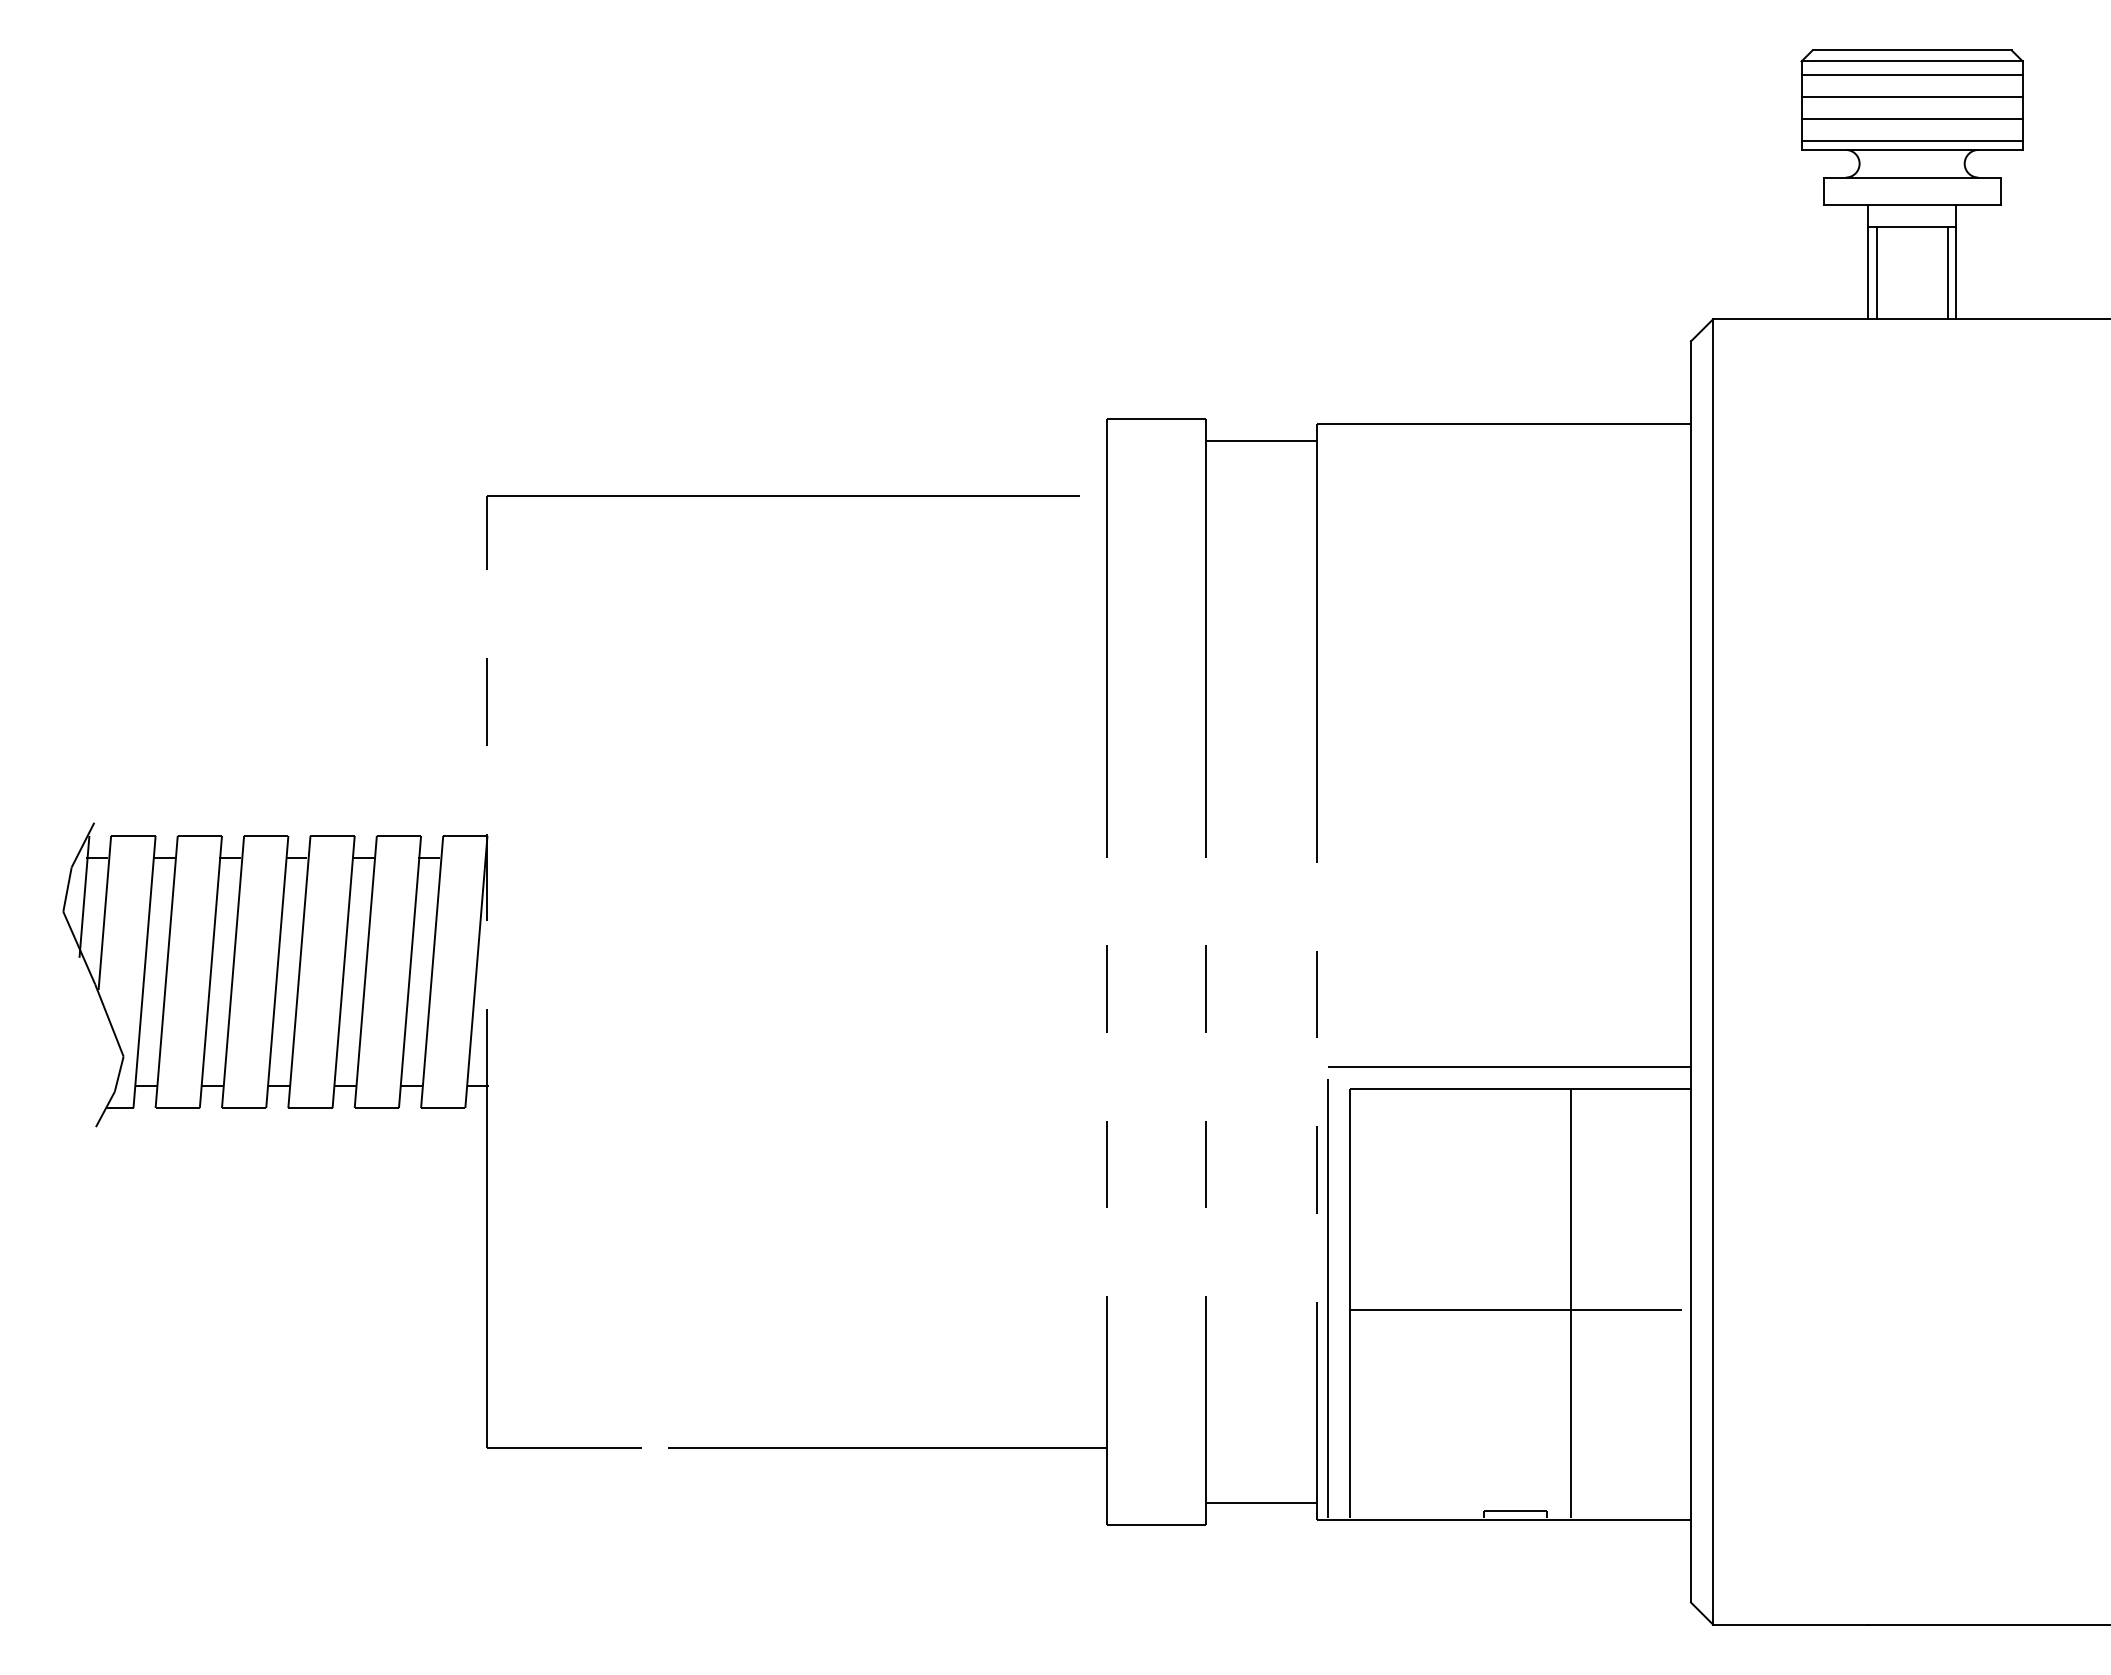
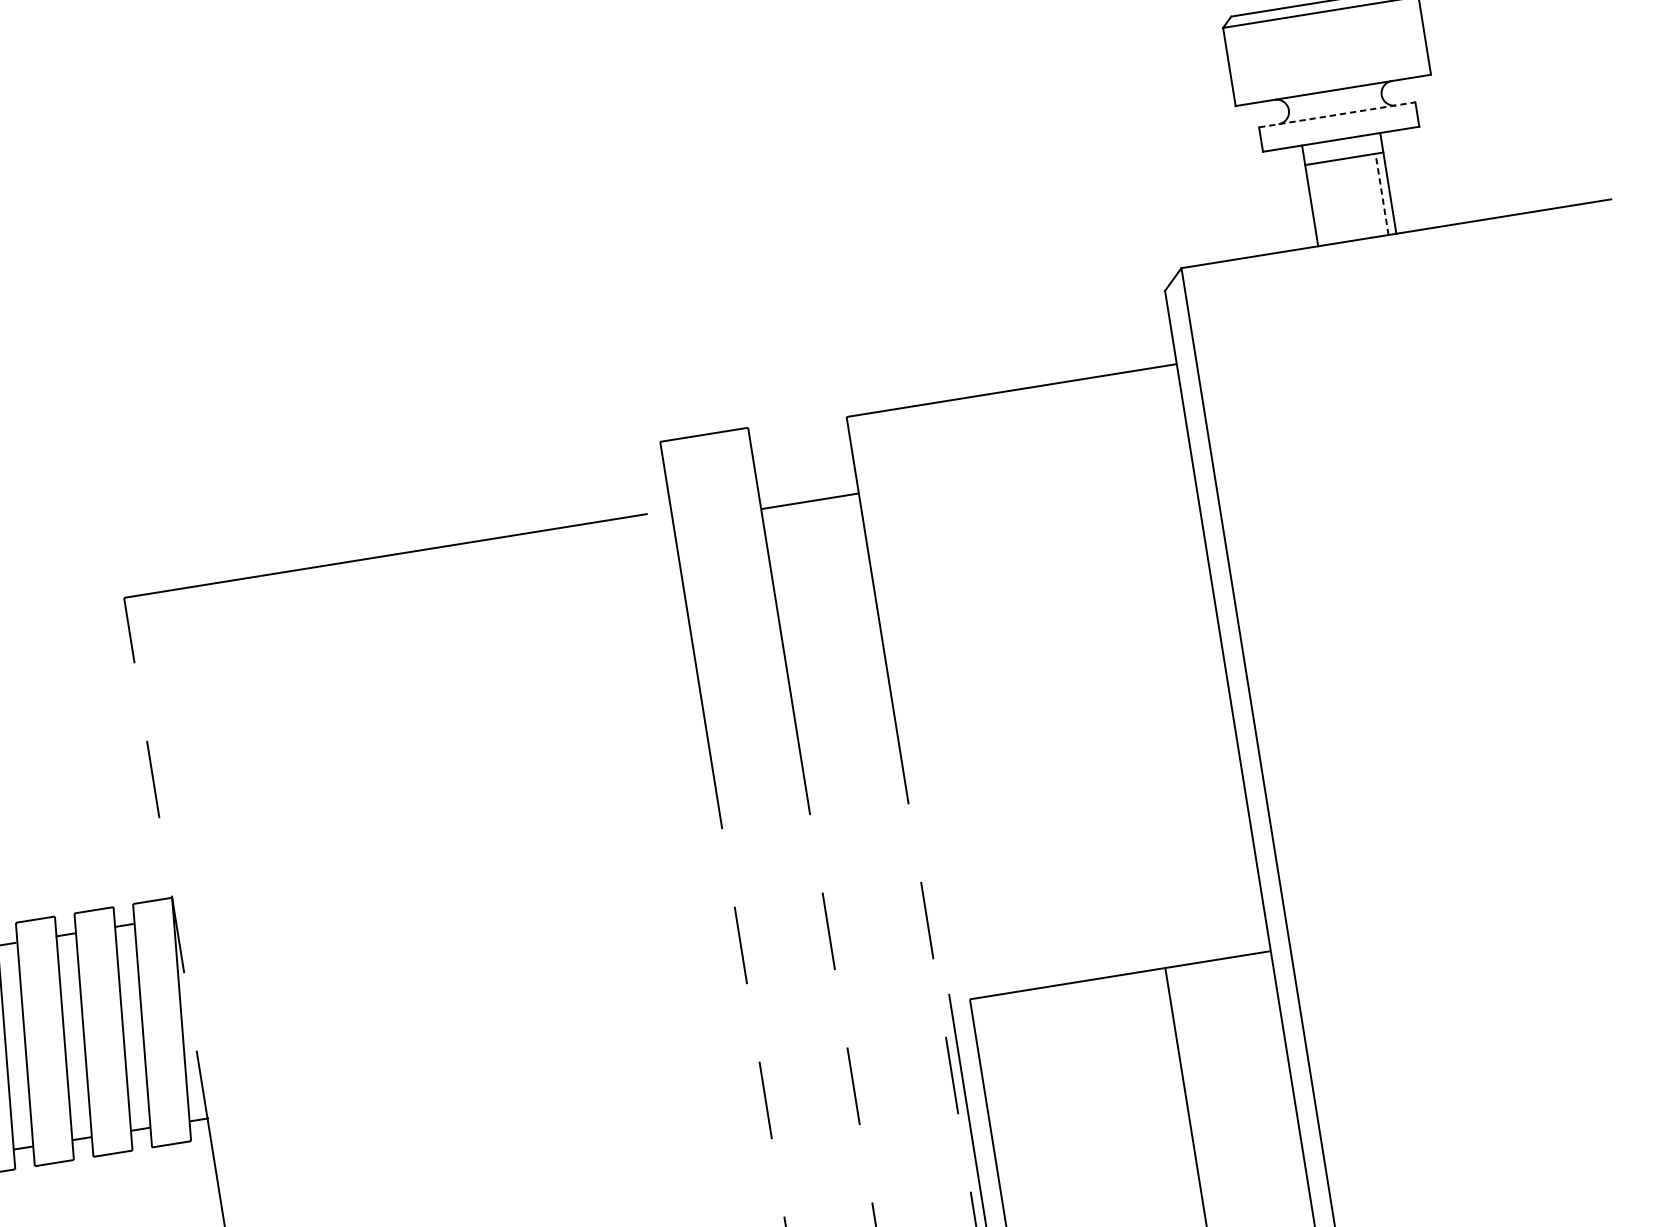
line: (1911, 74) -> (1322, 23), removed
line: (1911, 97) -> (1325, 44), removed
line: (1911, 119) -> (1328, 63), removed
line: (1911, 141) -> (1331, 83), removed
line: (1912, 177) -> (1337, 114), solid -> dashed
line: (1876, 273) -> (1319, 204), removed
line: (1947, 273) -> (1382, 194), solid -> dashed
line: (1261, 441) -> (809, 501), moved
line: (1509, 1066) -> (1107, 956), removed
line: (1516, 1310) -> (1148, 1171), removed

